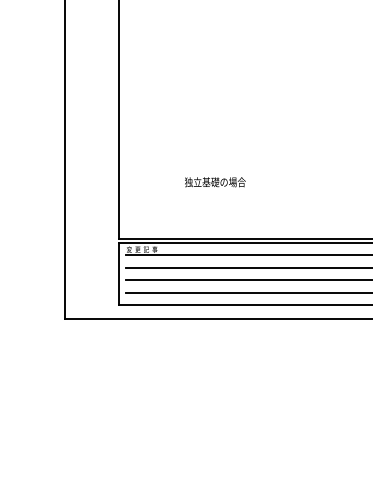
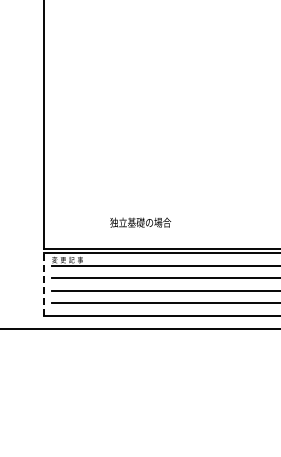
text: (215, 182) -> (140, 222), moved
line: (118, 273) -> (43, 283), solid -> dashed

